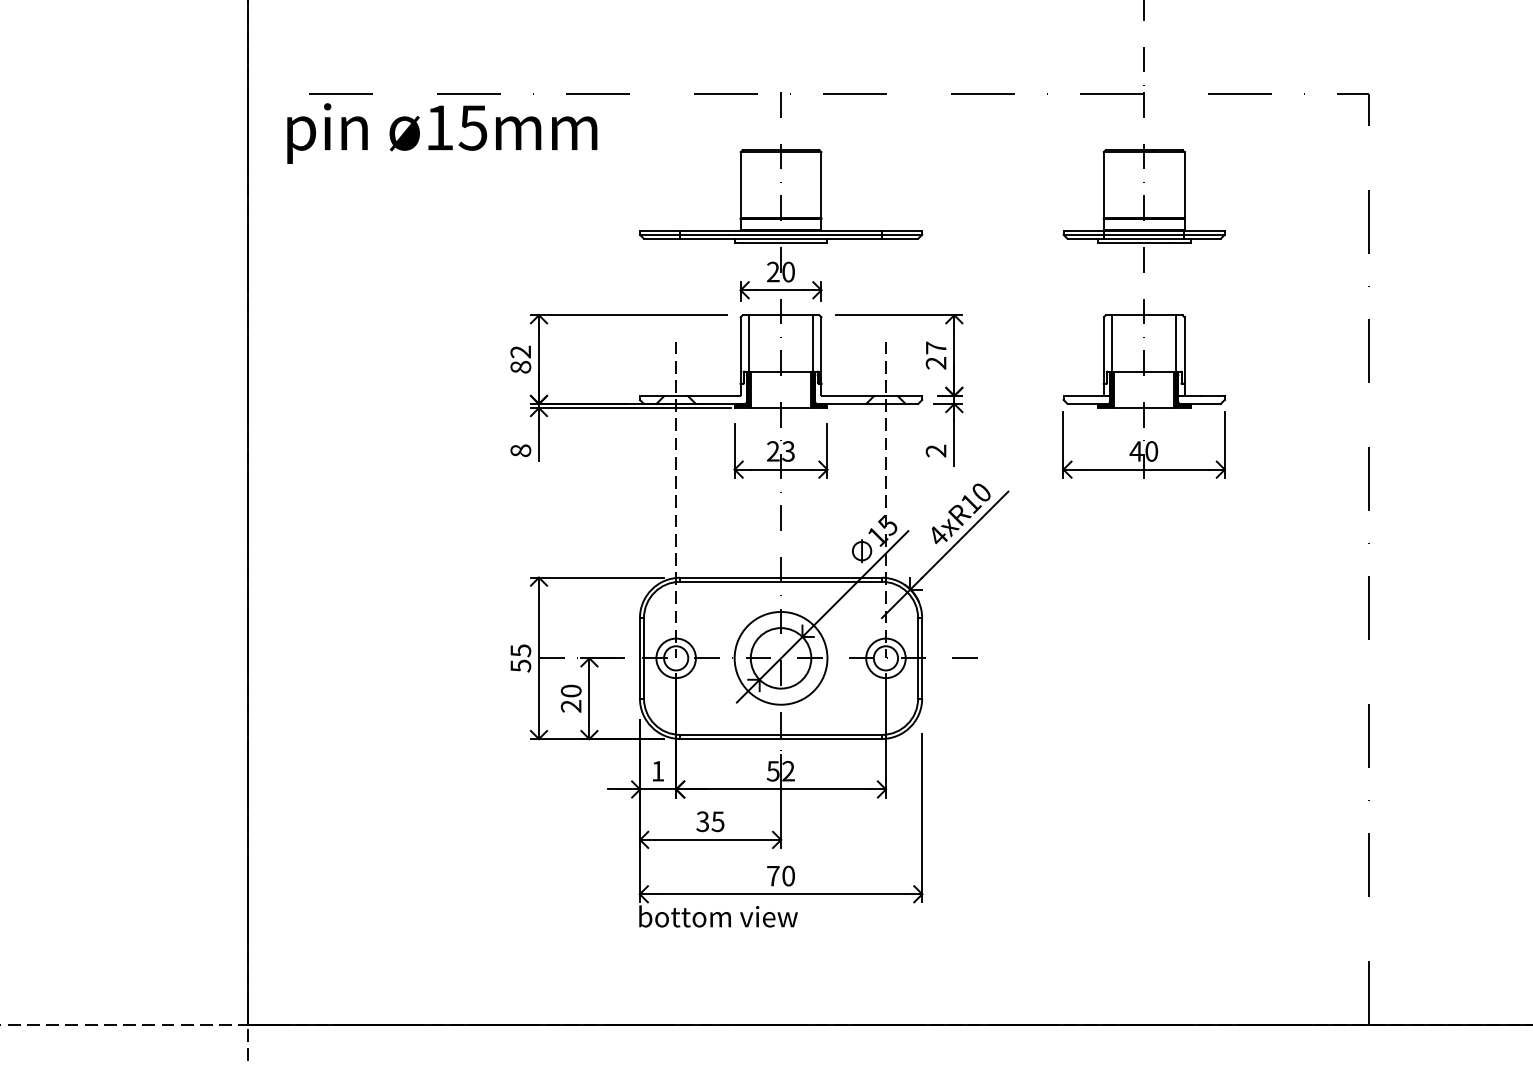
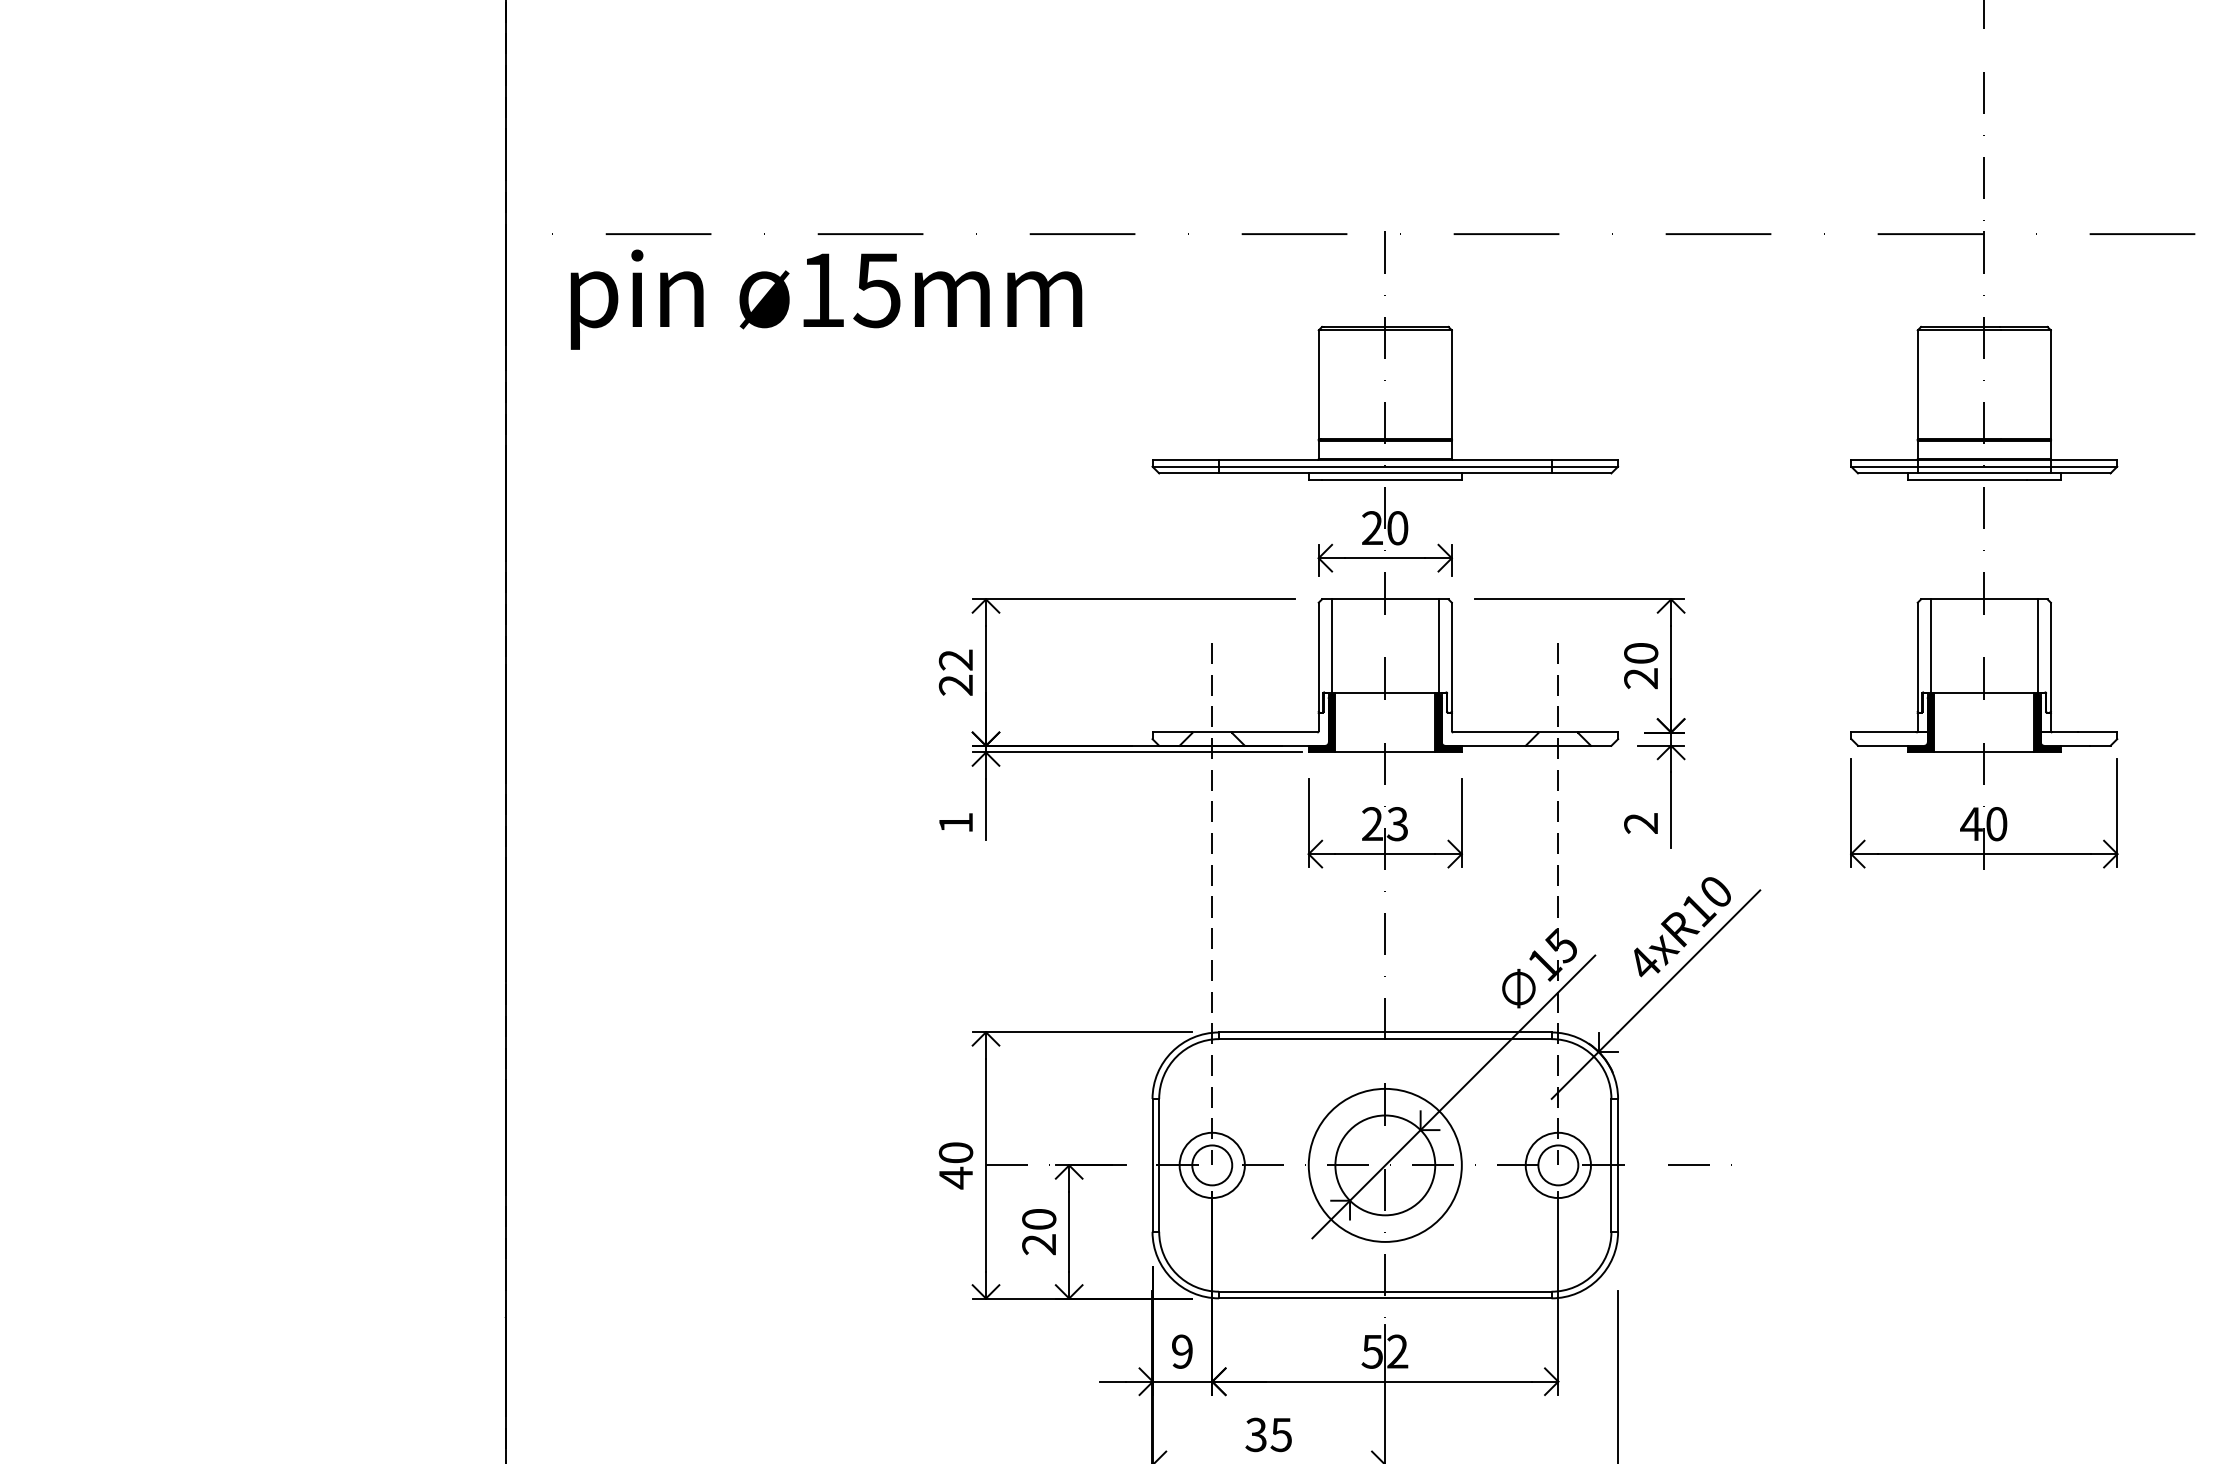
text: (935, 347) -> (1640, 652), 27 -> 20
text: (520, 367) -> (955, 685), 82 -> 22
text: (520, 450) -> (955, 822), 8 -> 1
text: (520, 658) -> (955, 1165), 55 -> 40
text: (657, 770) -> (1181, 1350), 1 -> 9

